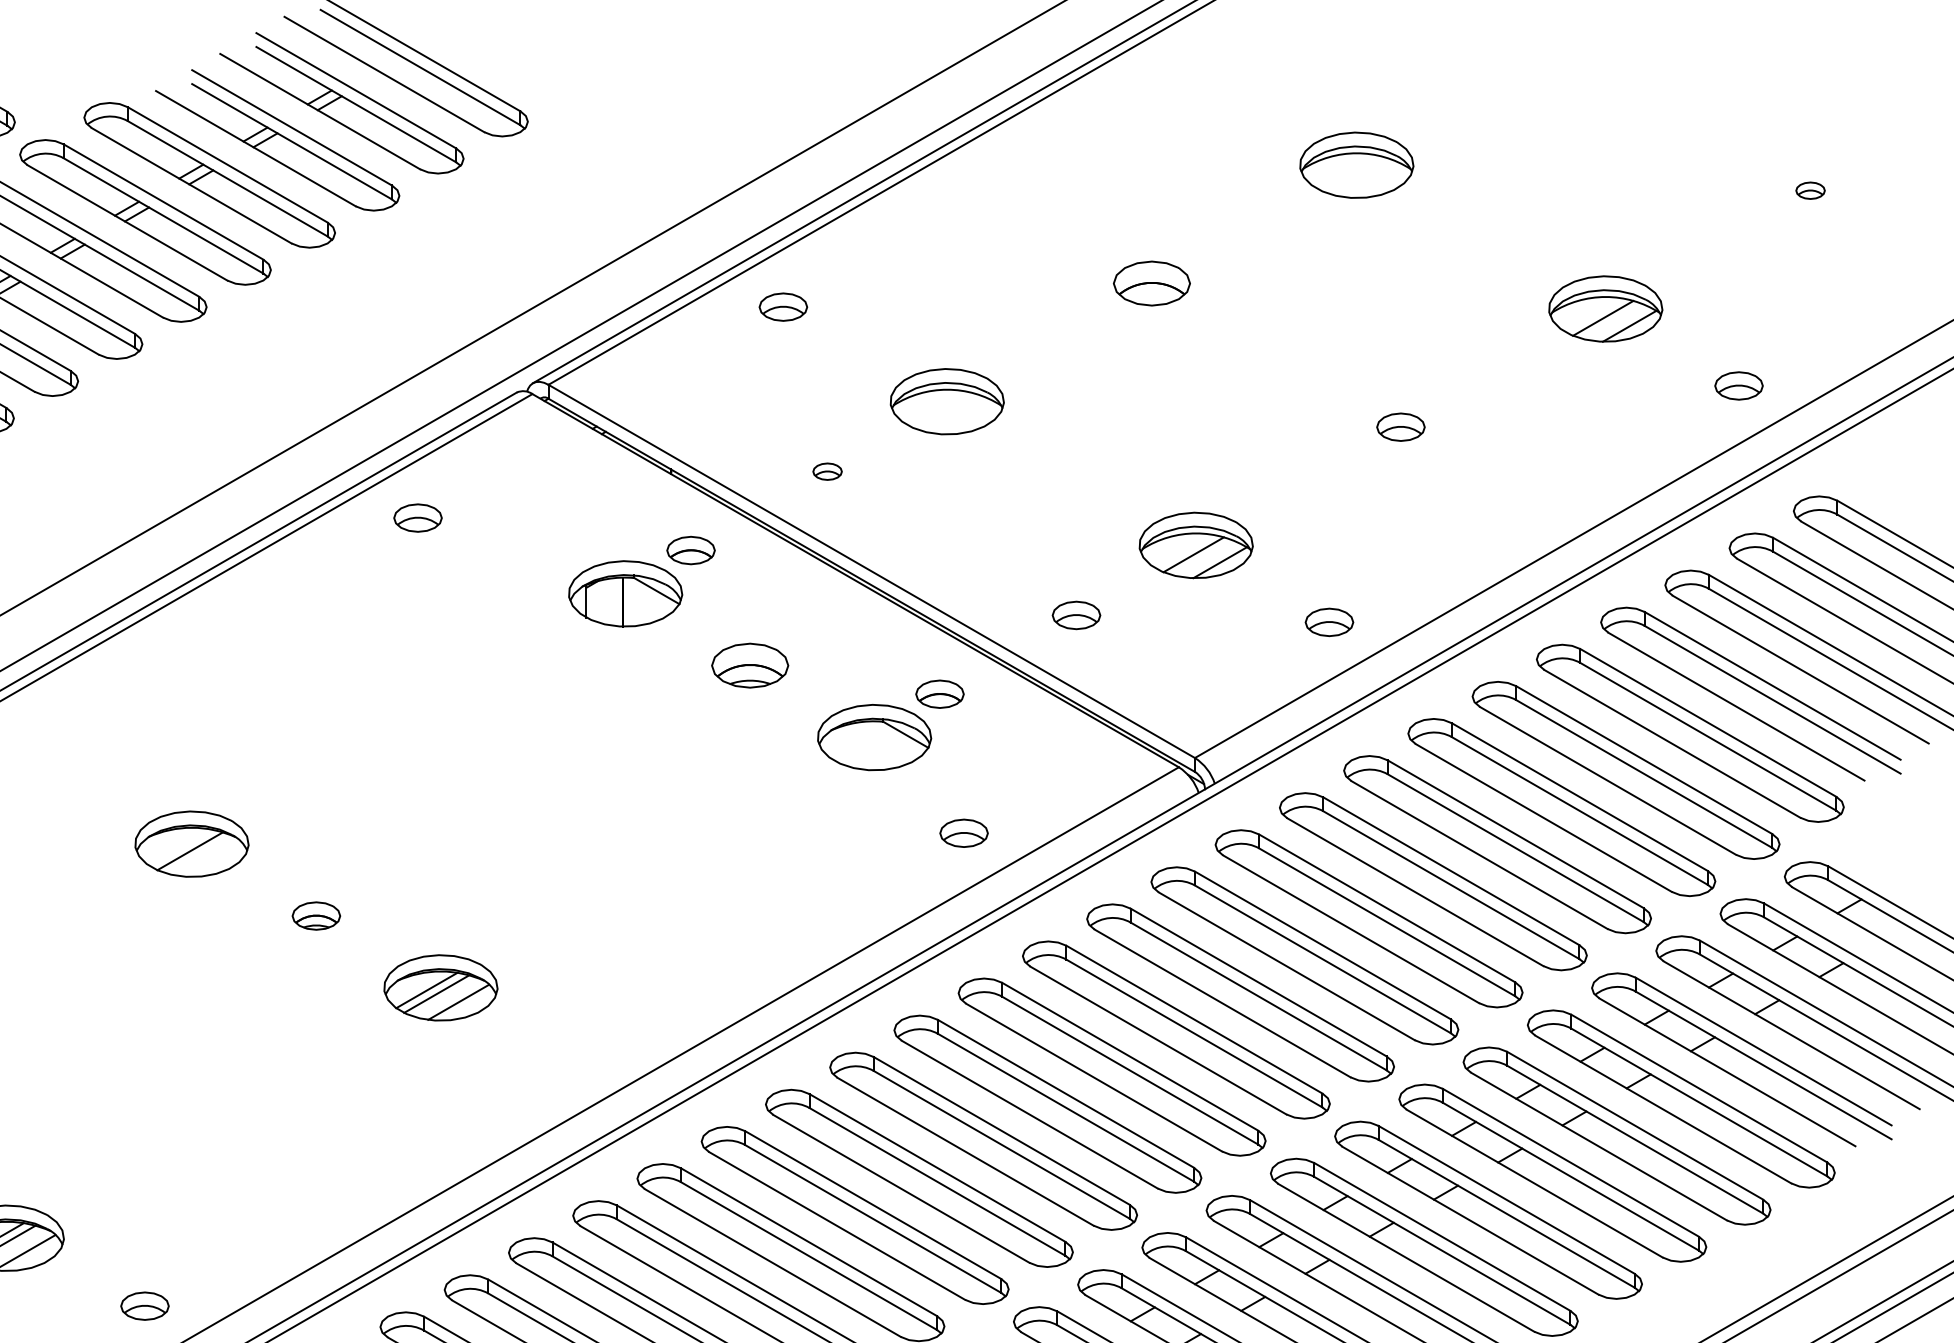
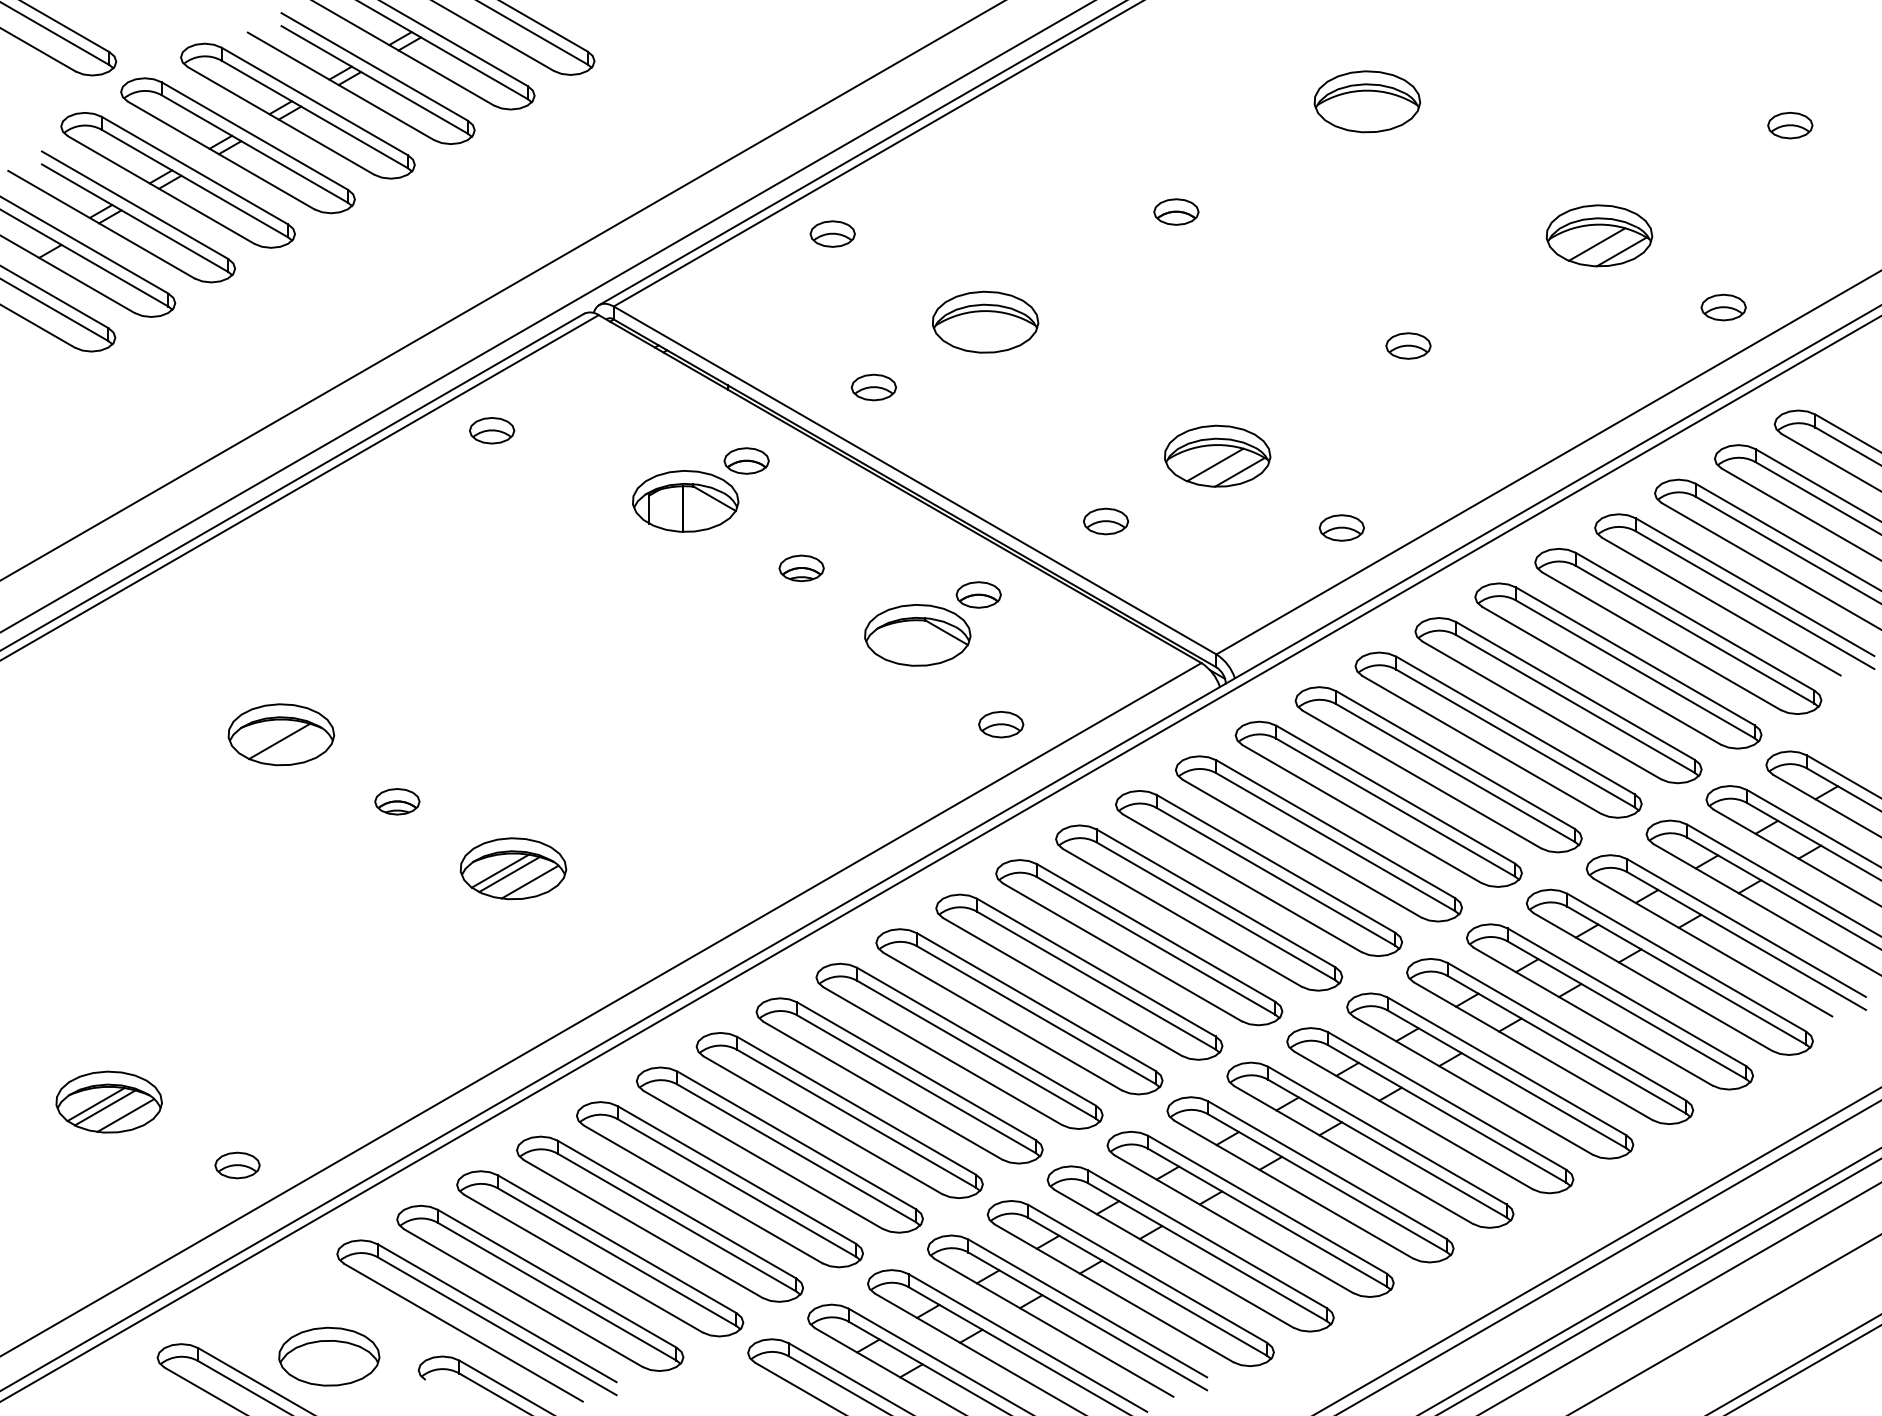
part: (1810, 190) -> (1790, 125), size x1.67
part: (1152, 282) -> (1176, 211), size x0.62
part: (827, 471) -> (873, 387), size x1.67
part: (749, 665) -> (801, 568), size x0.62

